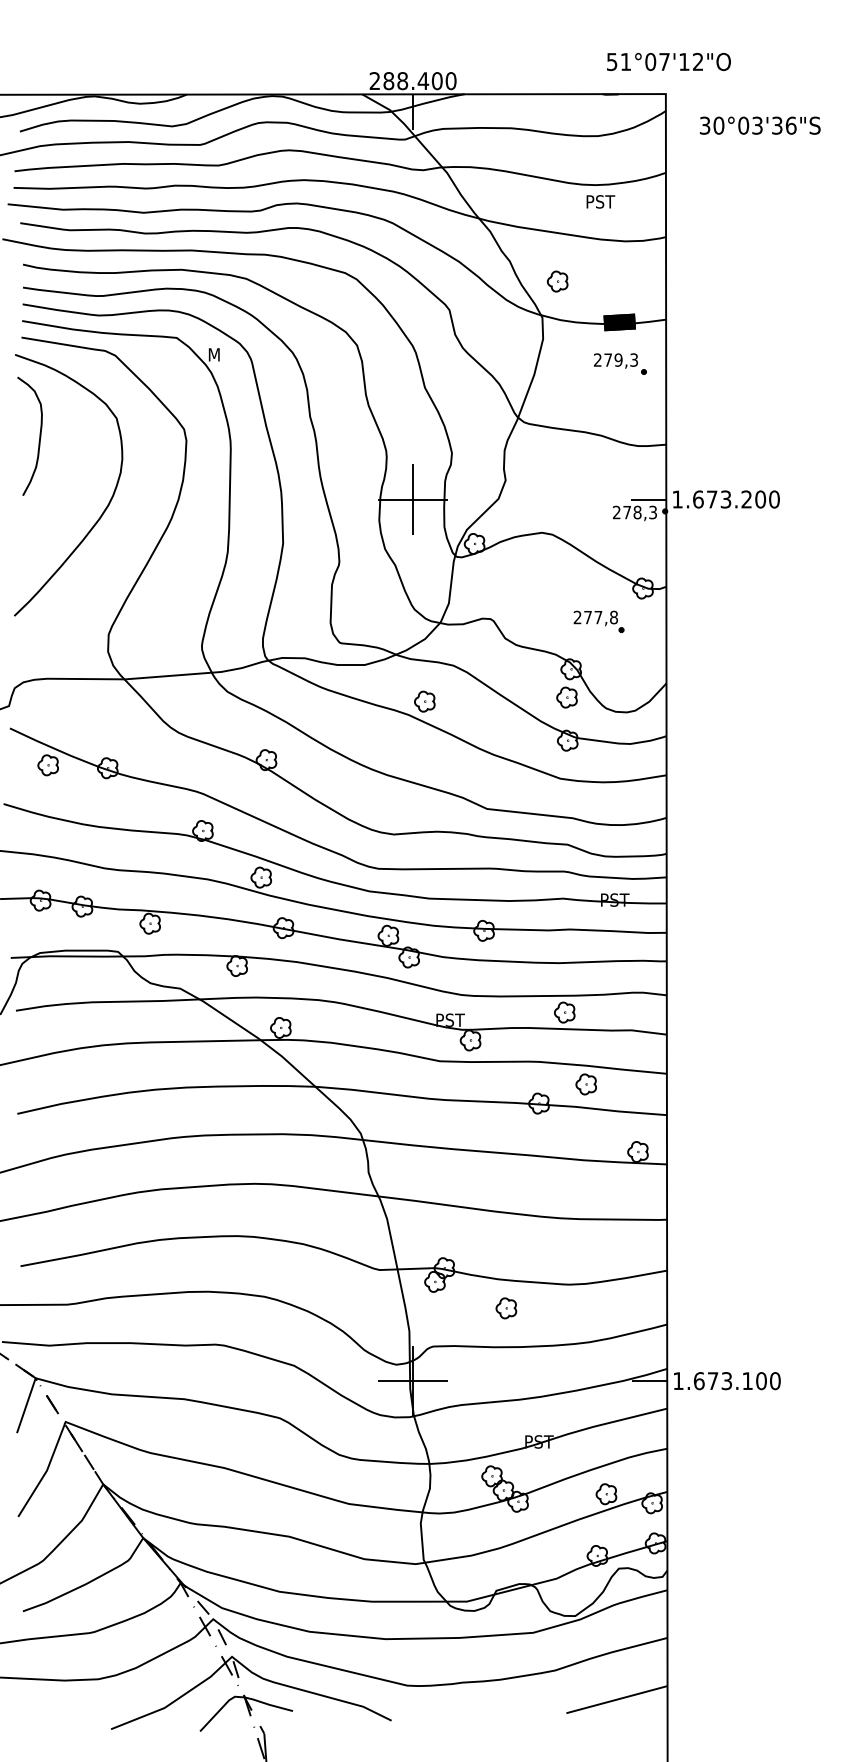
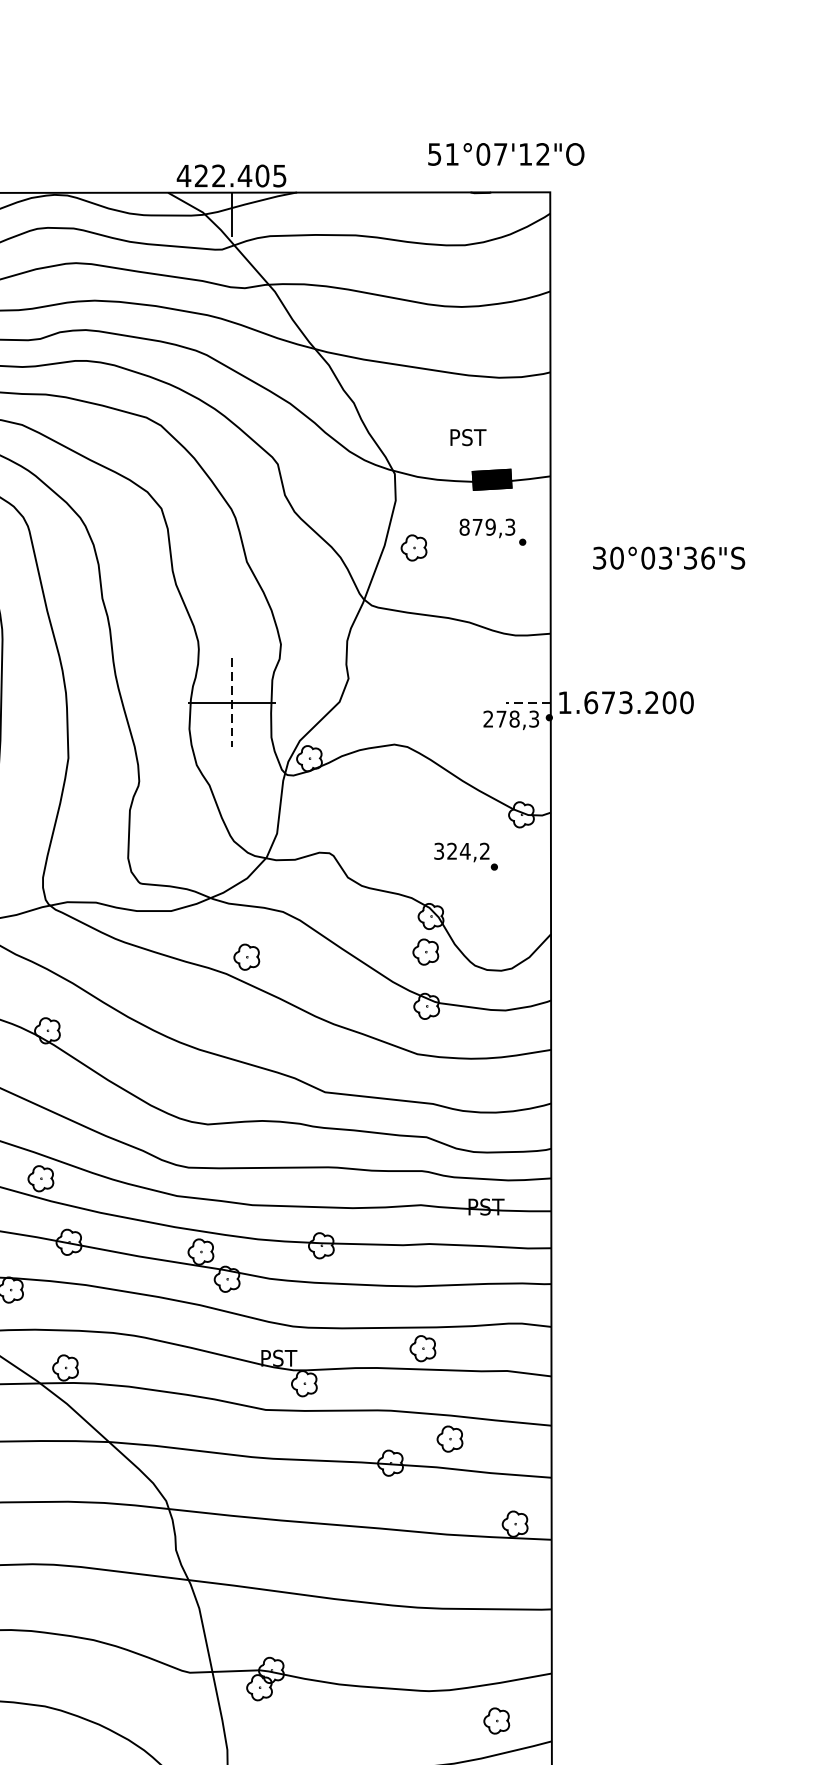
text: (668, 61) -> (505, 153), moved
text: (412, 81) -> (231, 176), 288.400 -> 422.405
text: (760, 125) -> (669, 557), moved
text: (600, 201) -> (467, 437), moved
part: (557, 281) -> (413, 547), moved
text: (597, 359) -> (464, 526), 279,3 -> 879,3
line: (648, 499) -> (528, 702), solid -> dashed
line: (413, 500) -> (232, 703), solid -> dashed
text: (595, 617) -> (461, 851), 277,8 -> 324,2
part: (506, 1308) -> (496, 1721), moved

